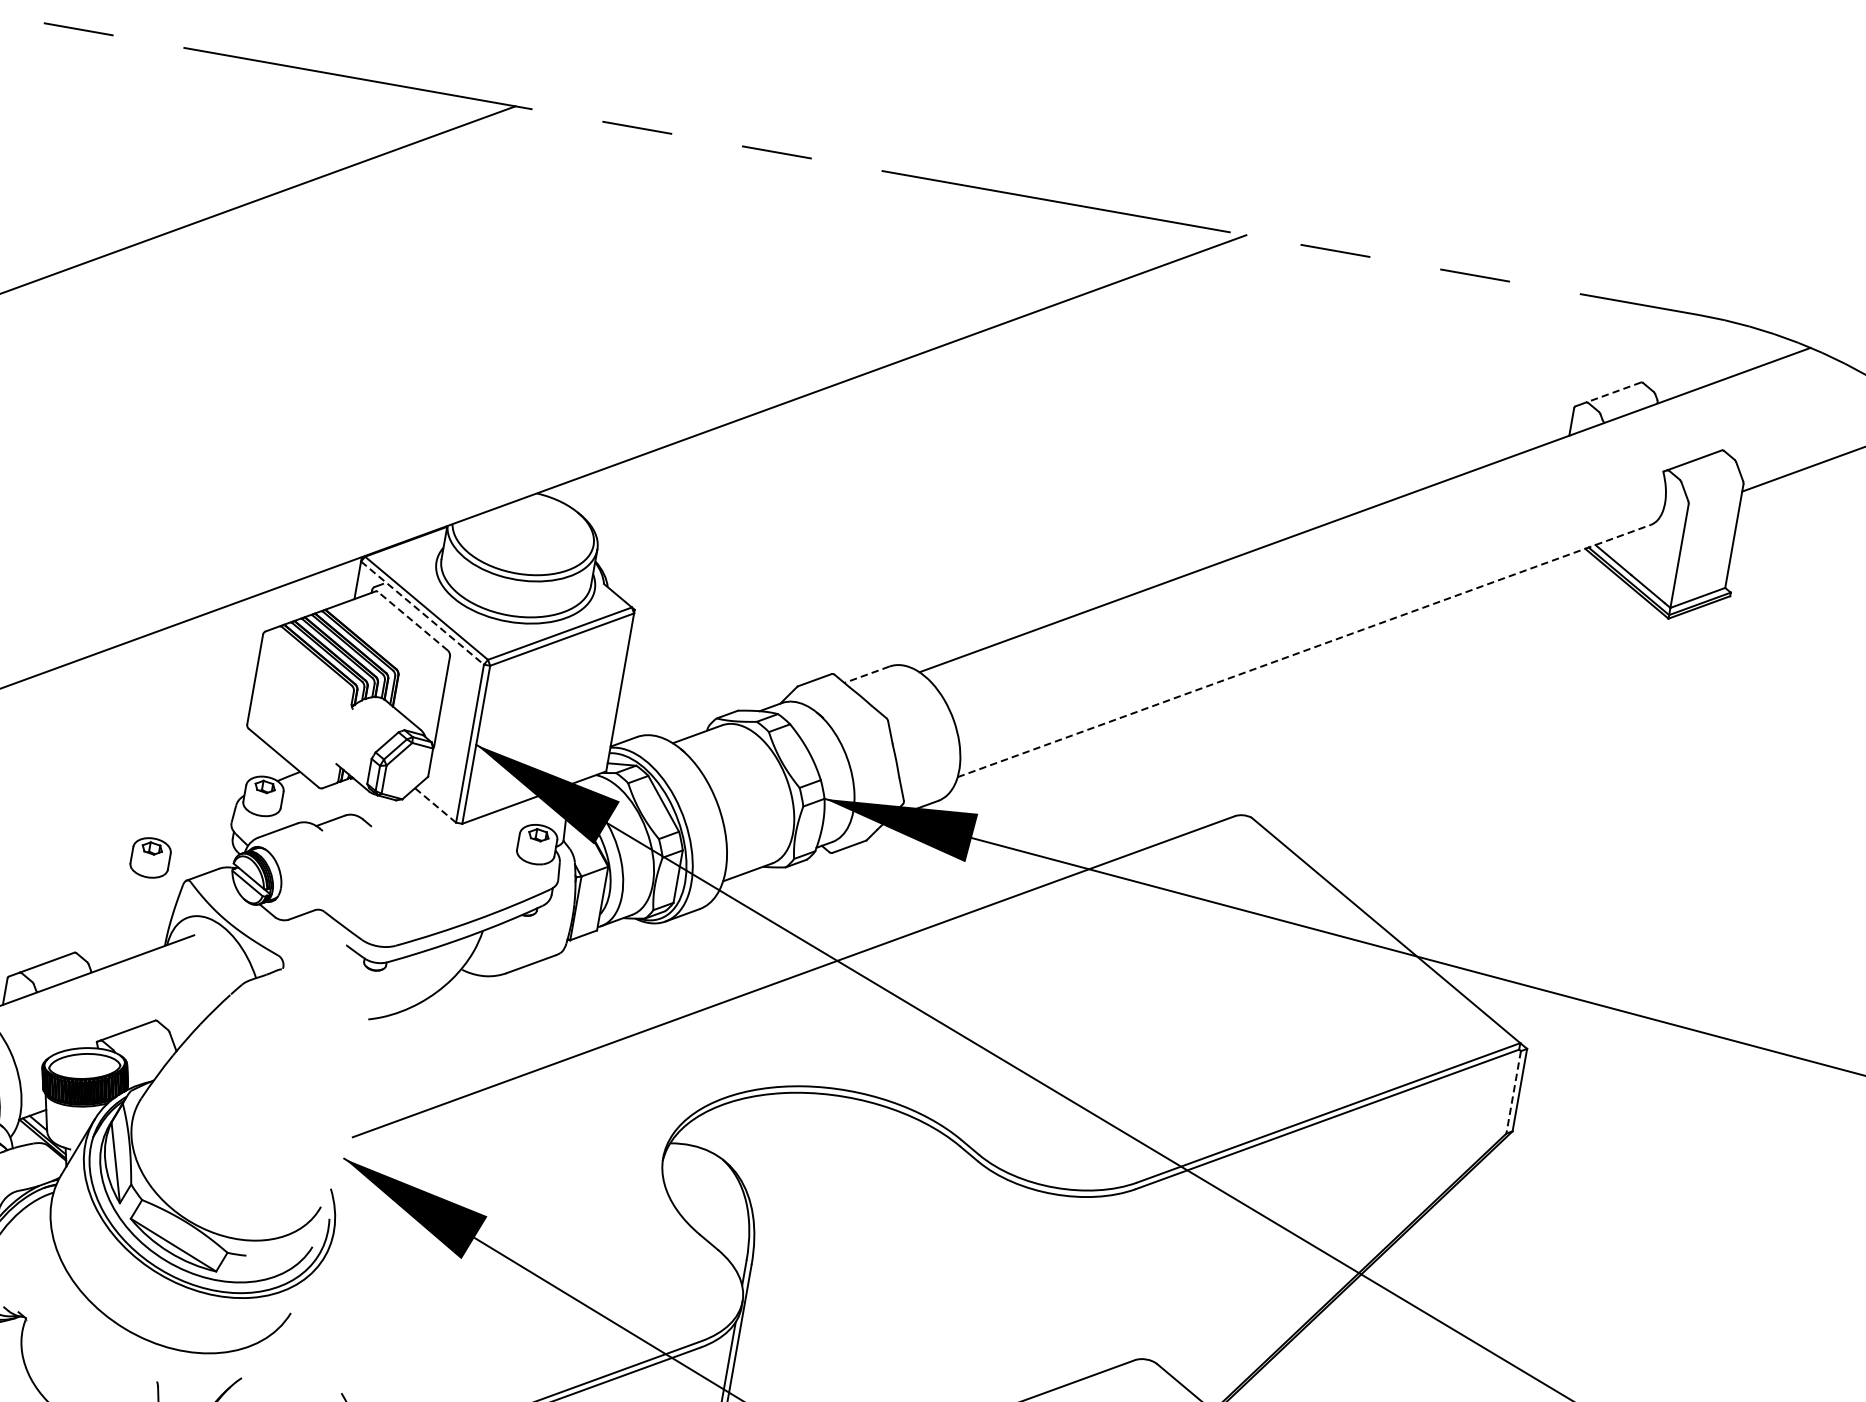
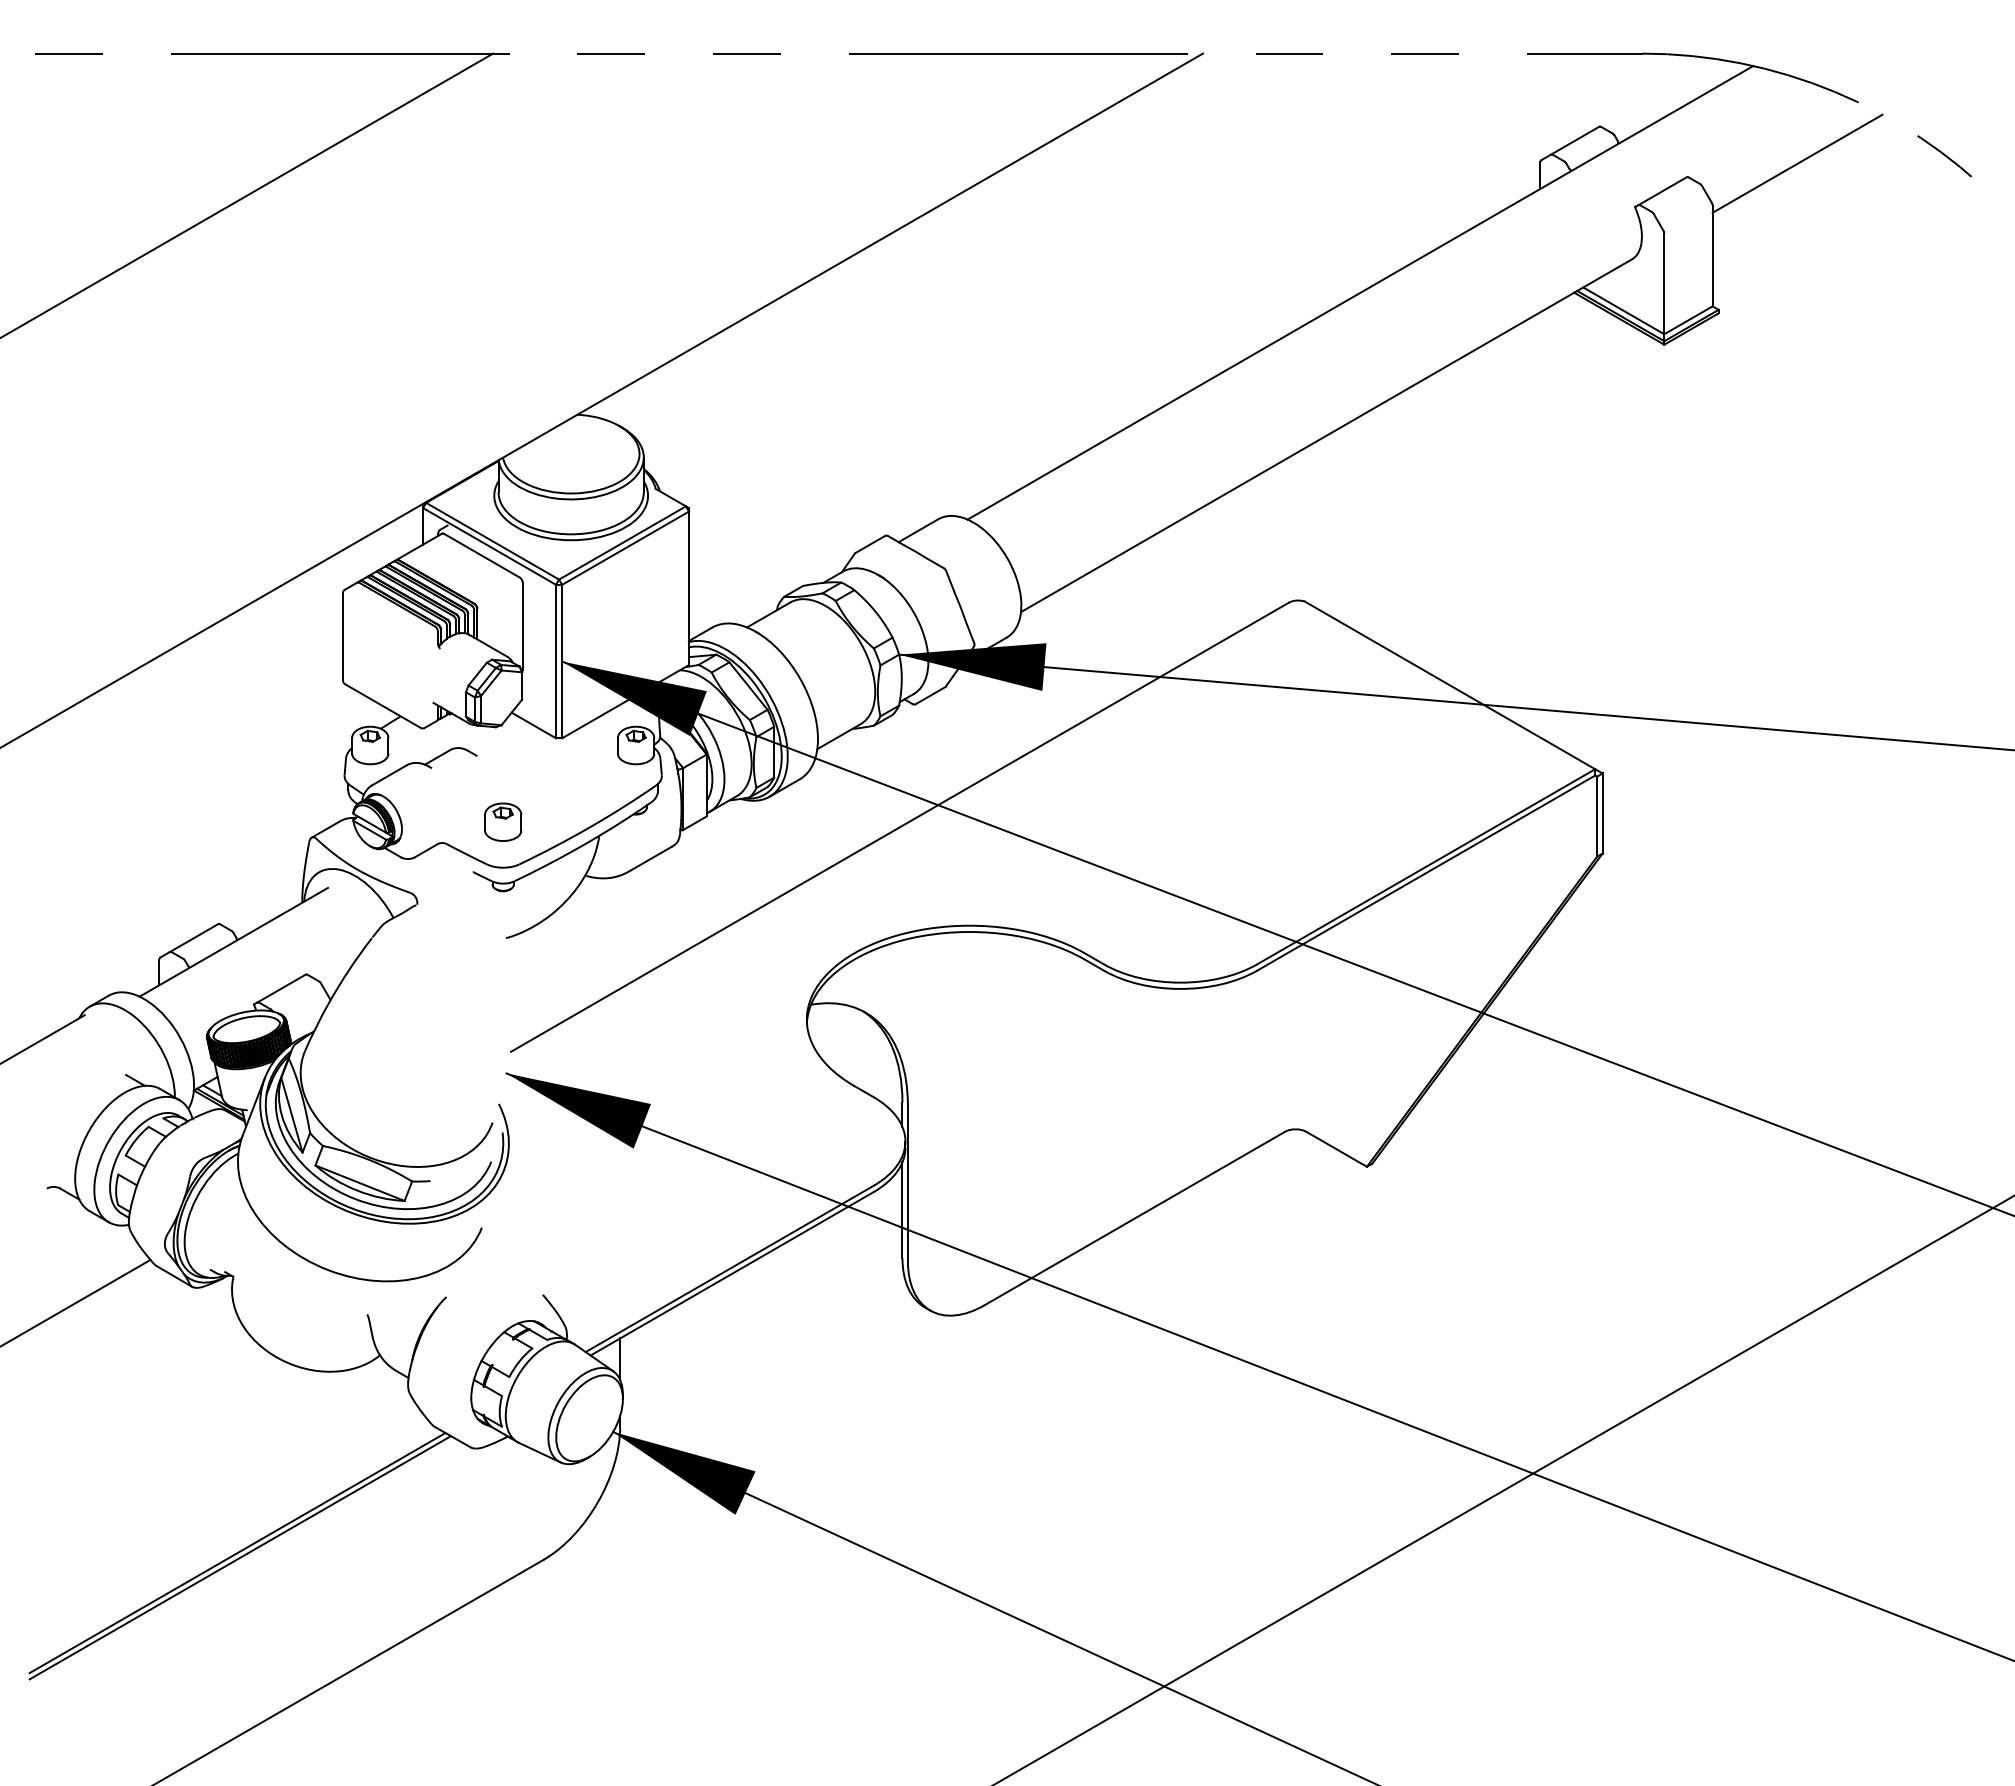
line: (1614, 392) -> (1575, 140), dashed -> solid
line: (422, 613) -> (489, 546), dashed -> solid
line: (412, 620) -> (481, 555), dashed -> solid
line: (1304, 650) -> (1326, 435), dashed -> solid
line: (866, 674) -> (918, 530), dashed -> solid
line: (435, 805) -> (533, 725), dashed -> solid
part: (151, 857) -> (503, 821), moved
line: (1513, 1093) -> (1597, 817), dashed -> solid

